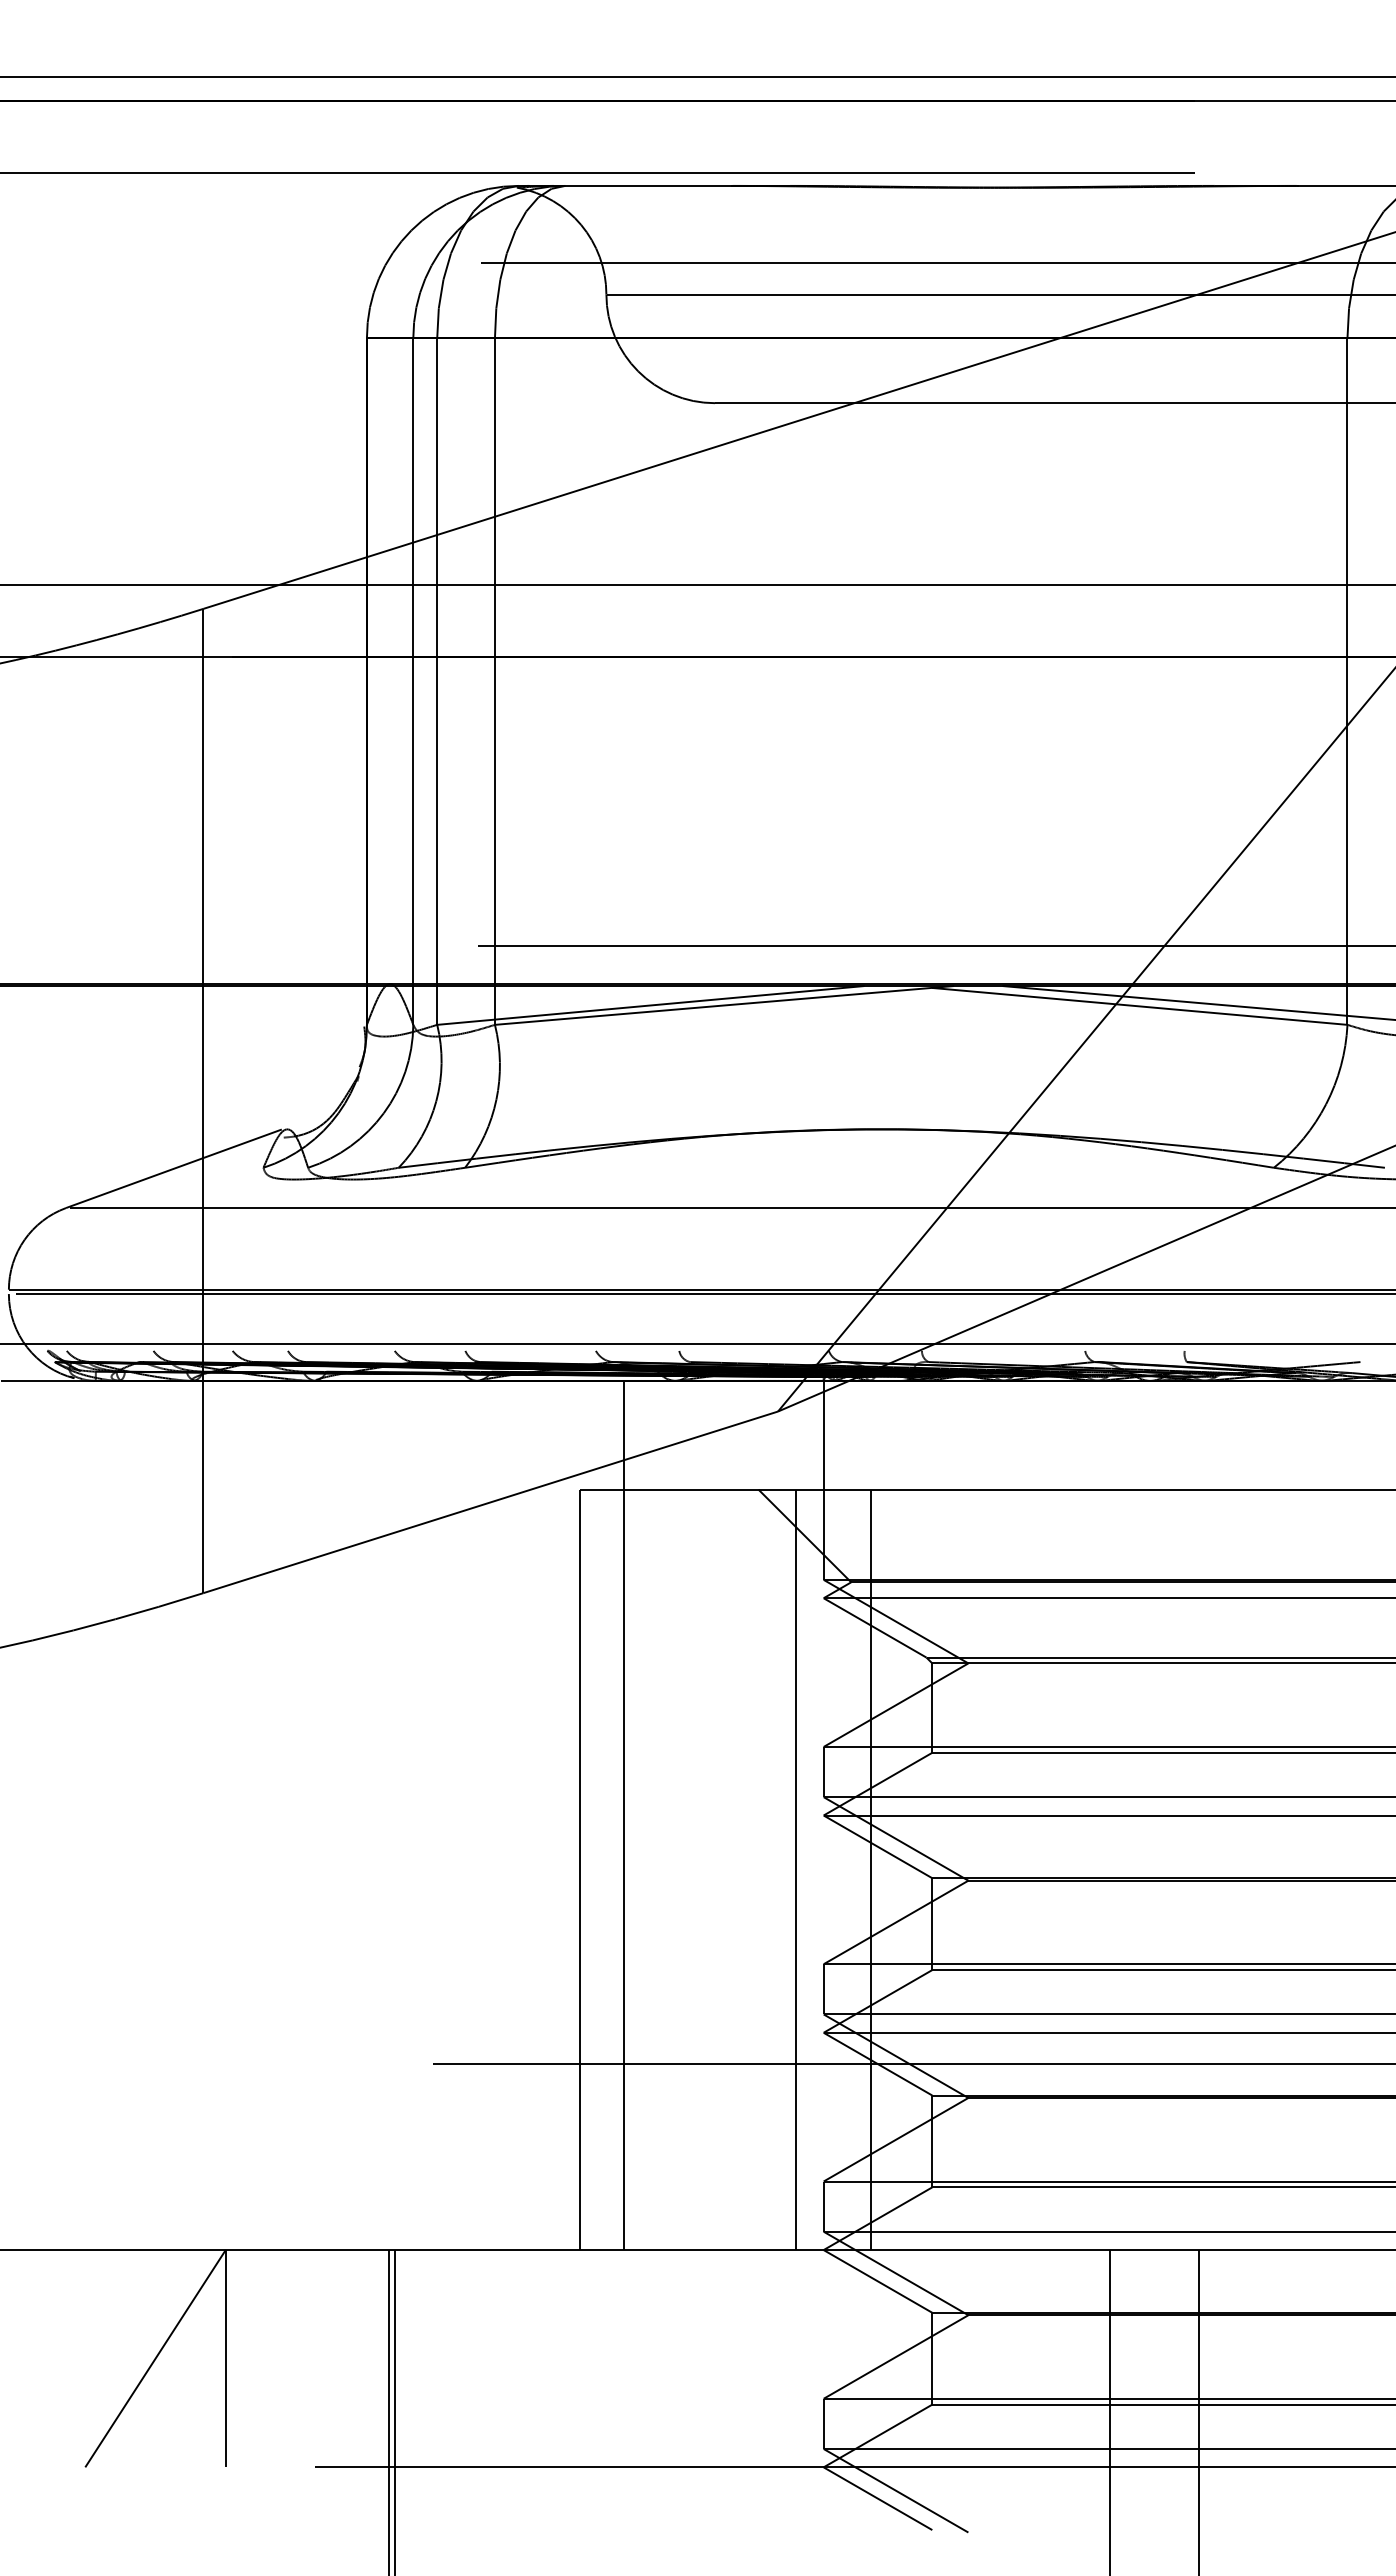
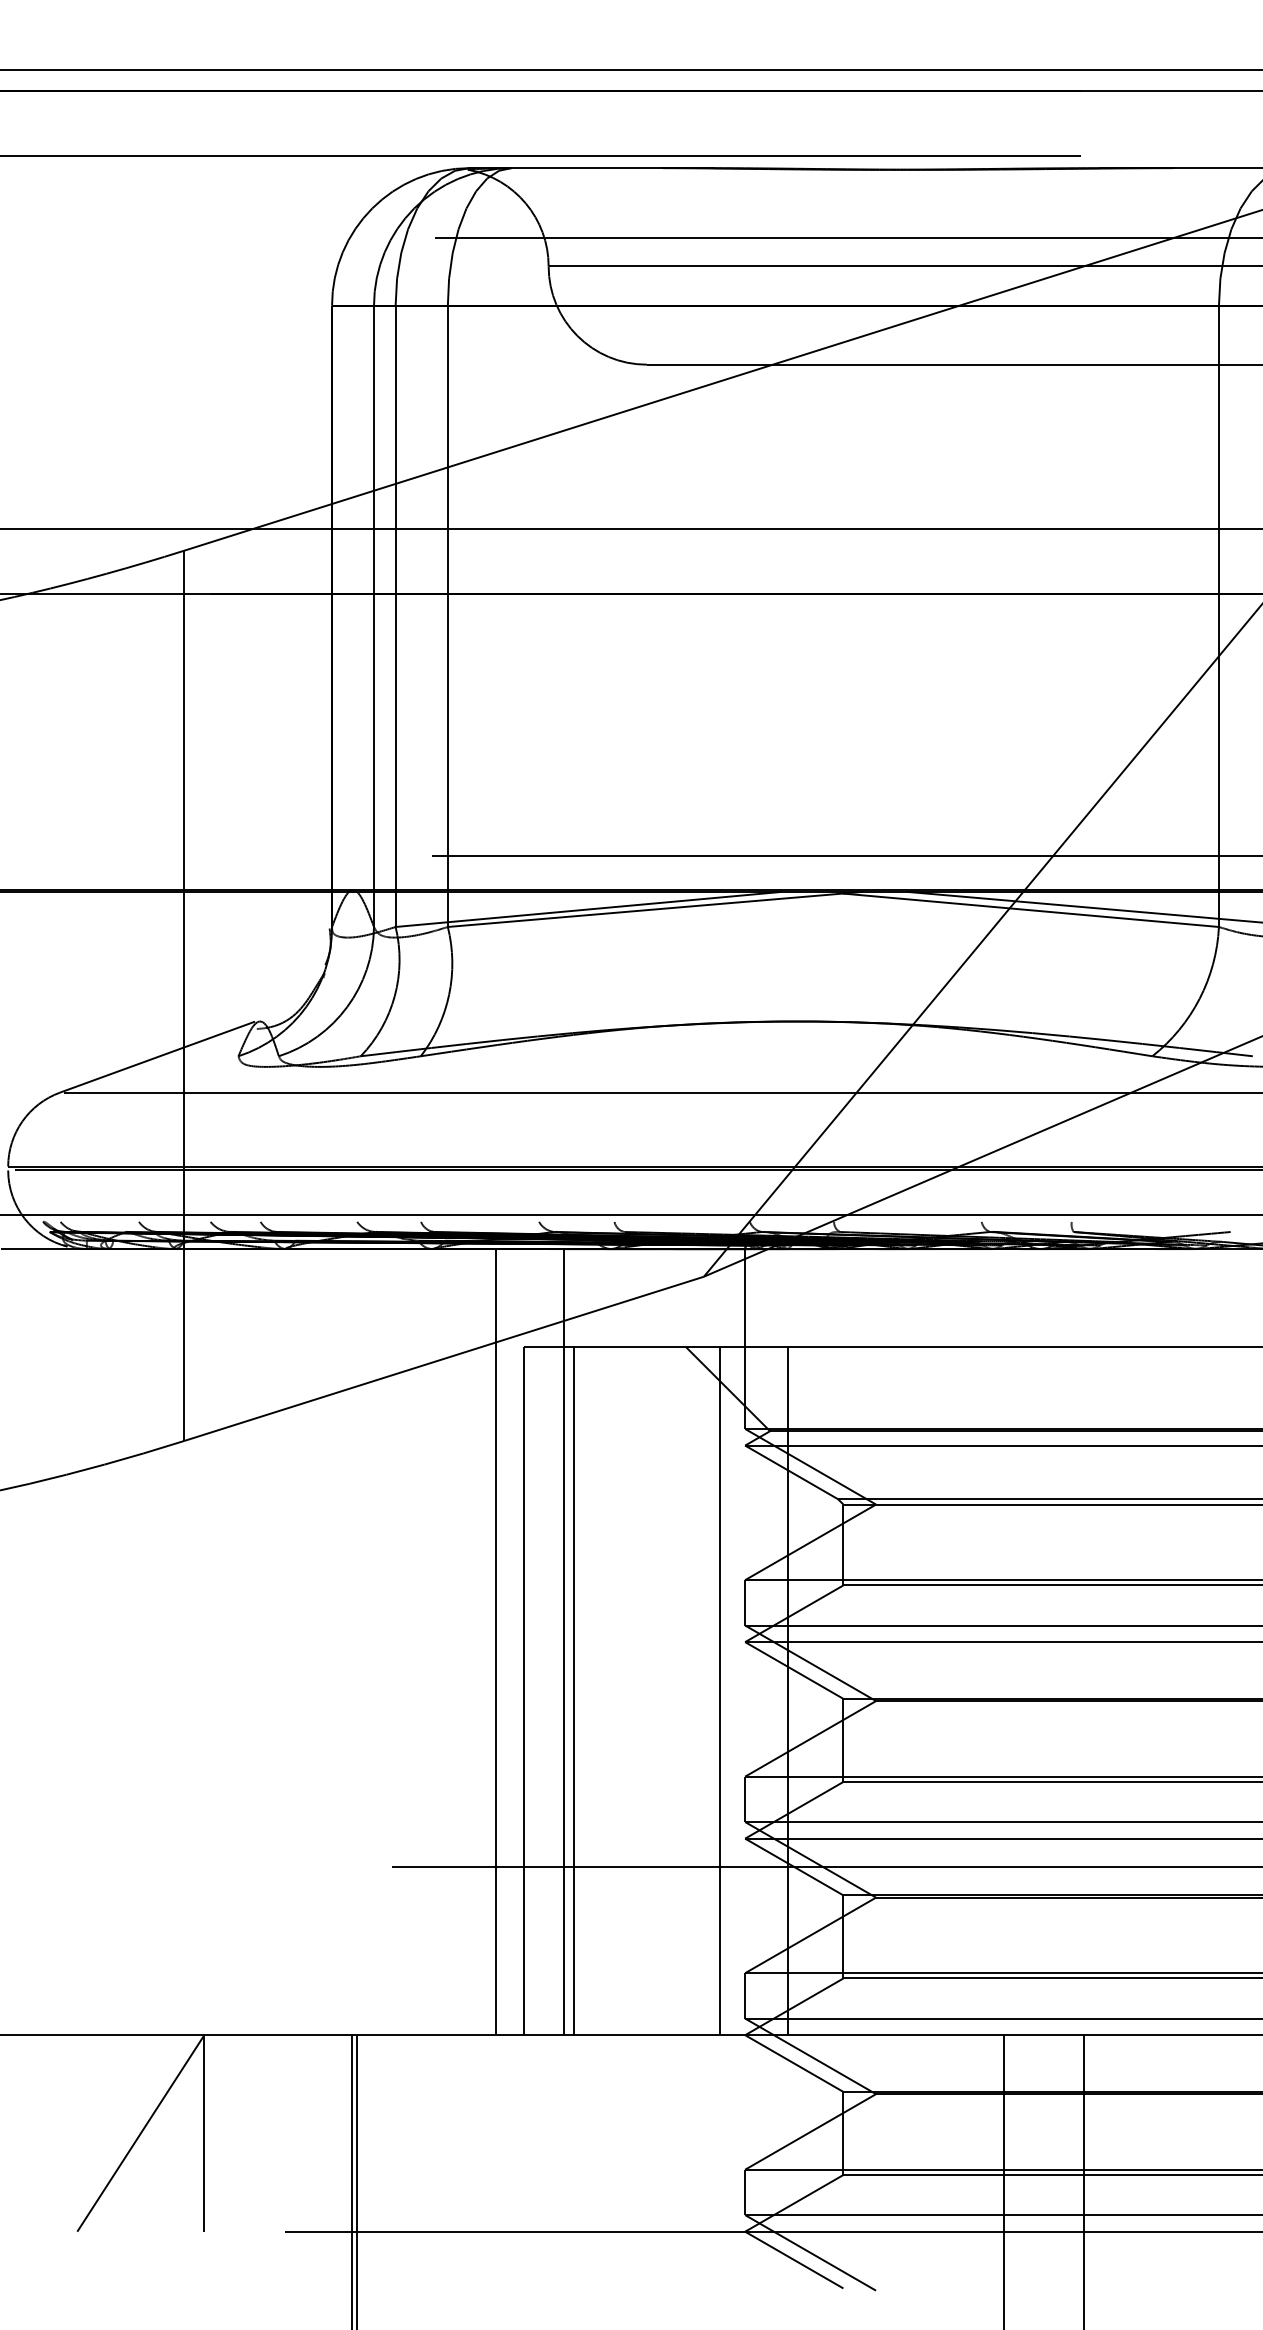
line: (548, 1815) -> (496, 1642), added
line: (634, 1869) -> (574, 1690), added

